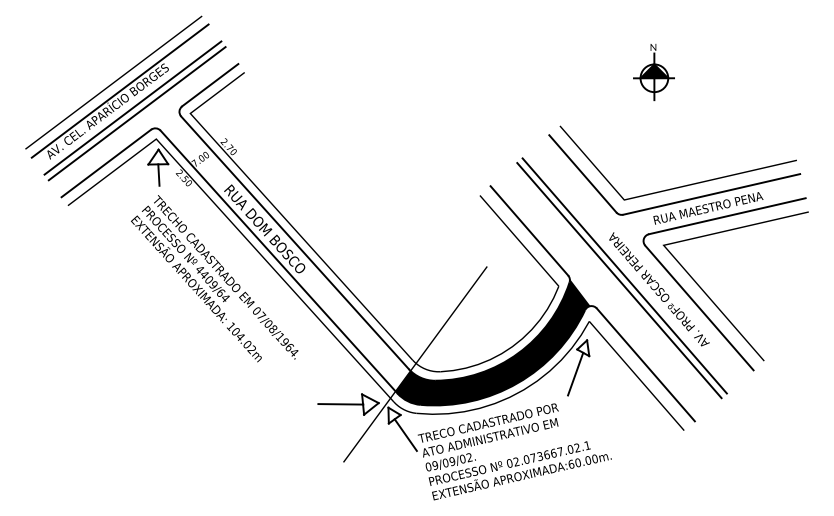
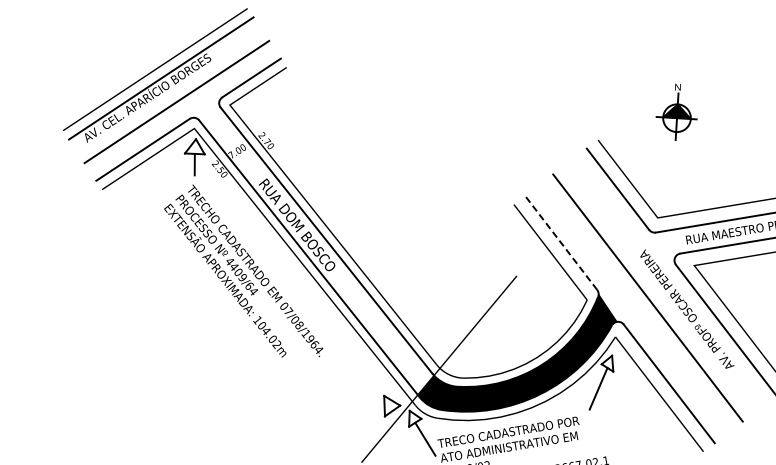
part: (653, 72) -> (676, 112), moved
line: (132, 107) -> (172, 95), removed
line: (529, 230) -> (561, 242), solid -> dashed
line: (624, 275) -> (653, 293), removed
line: (340, 404) -> (362, 404), removed

